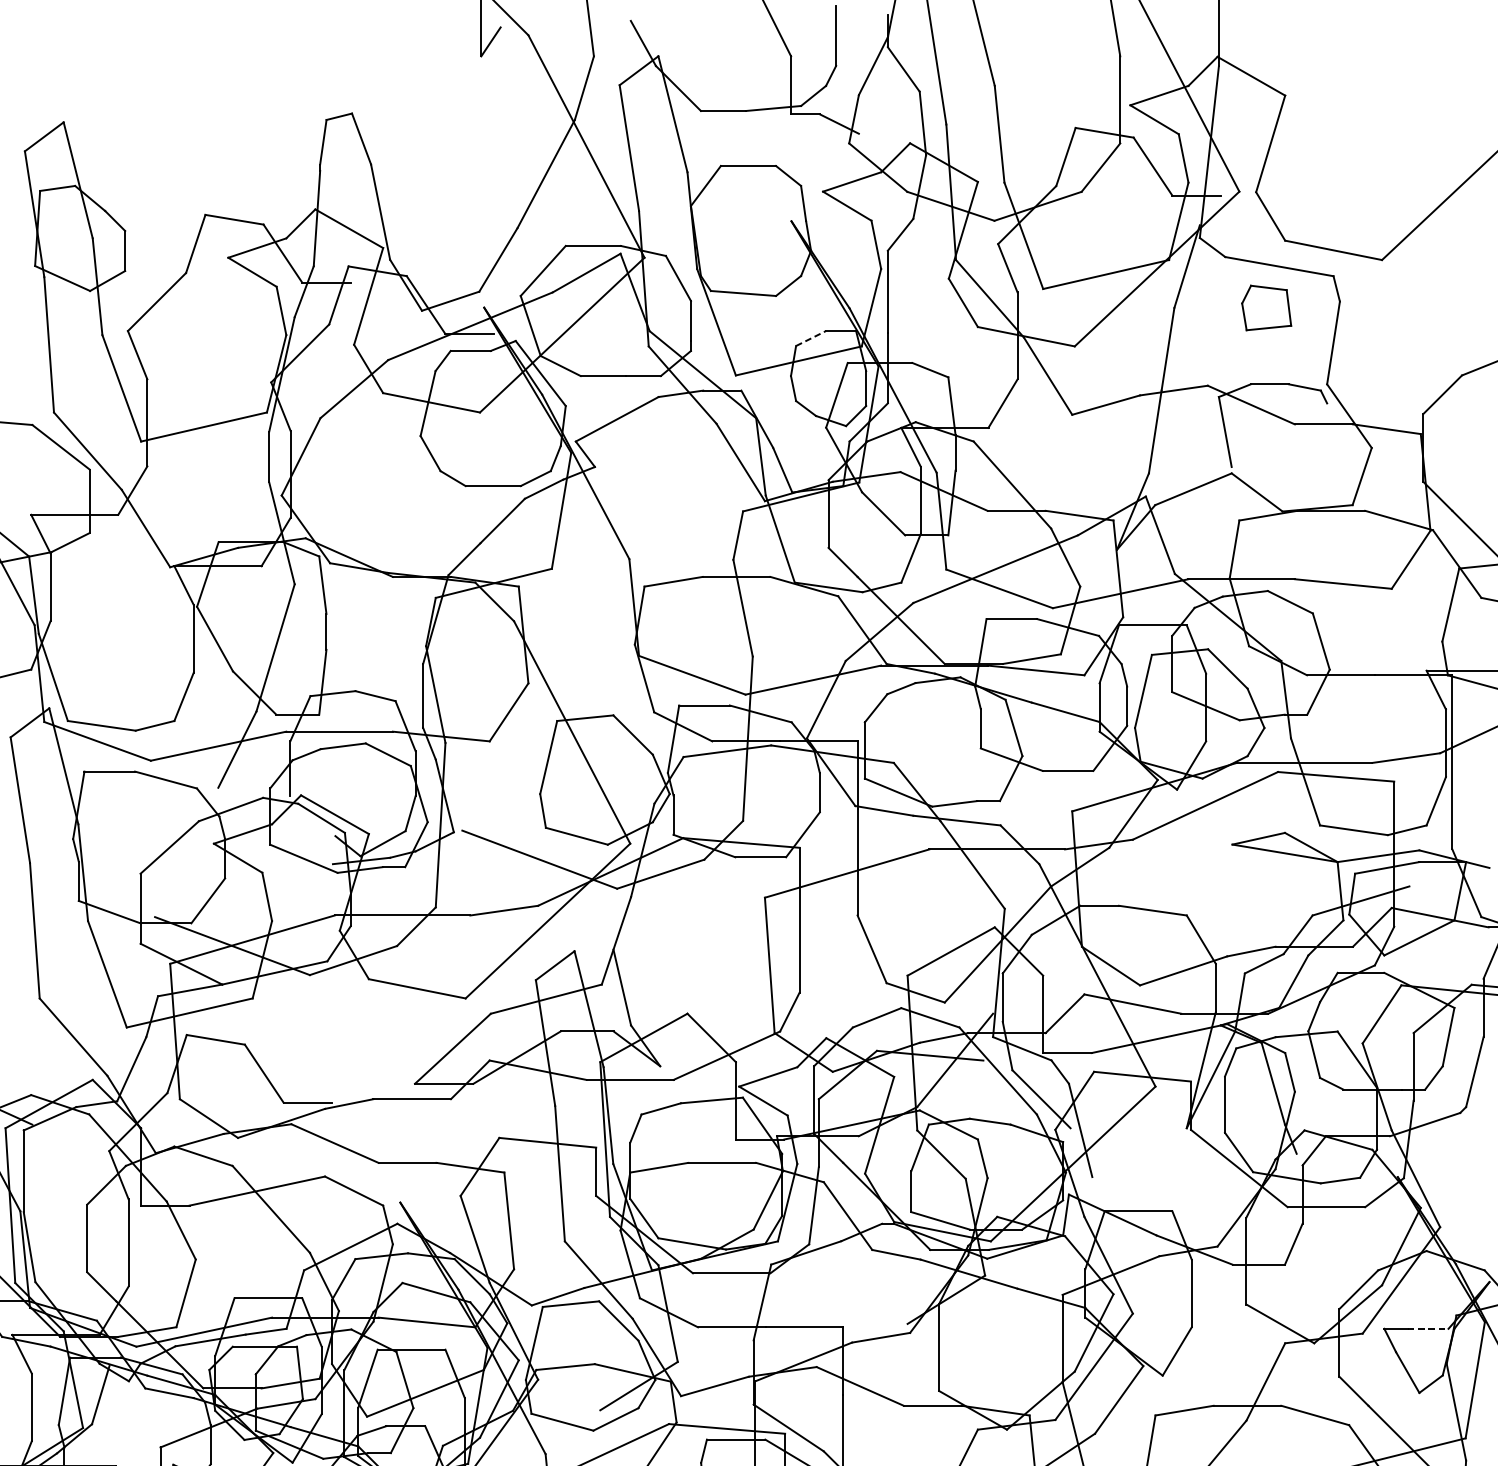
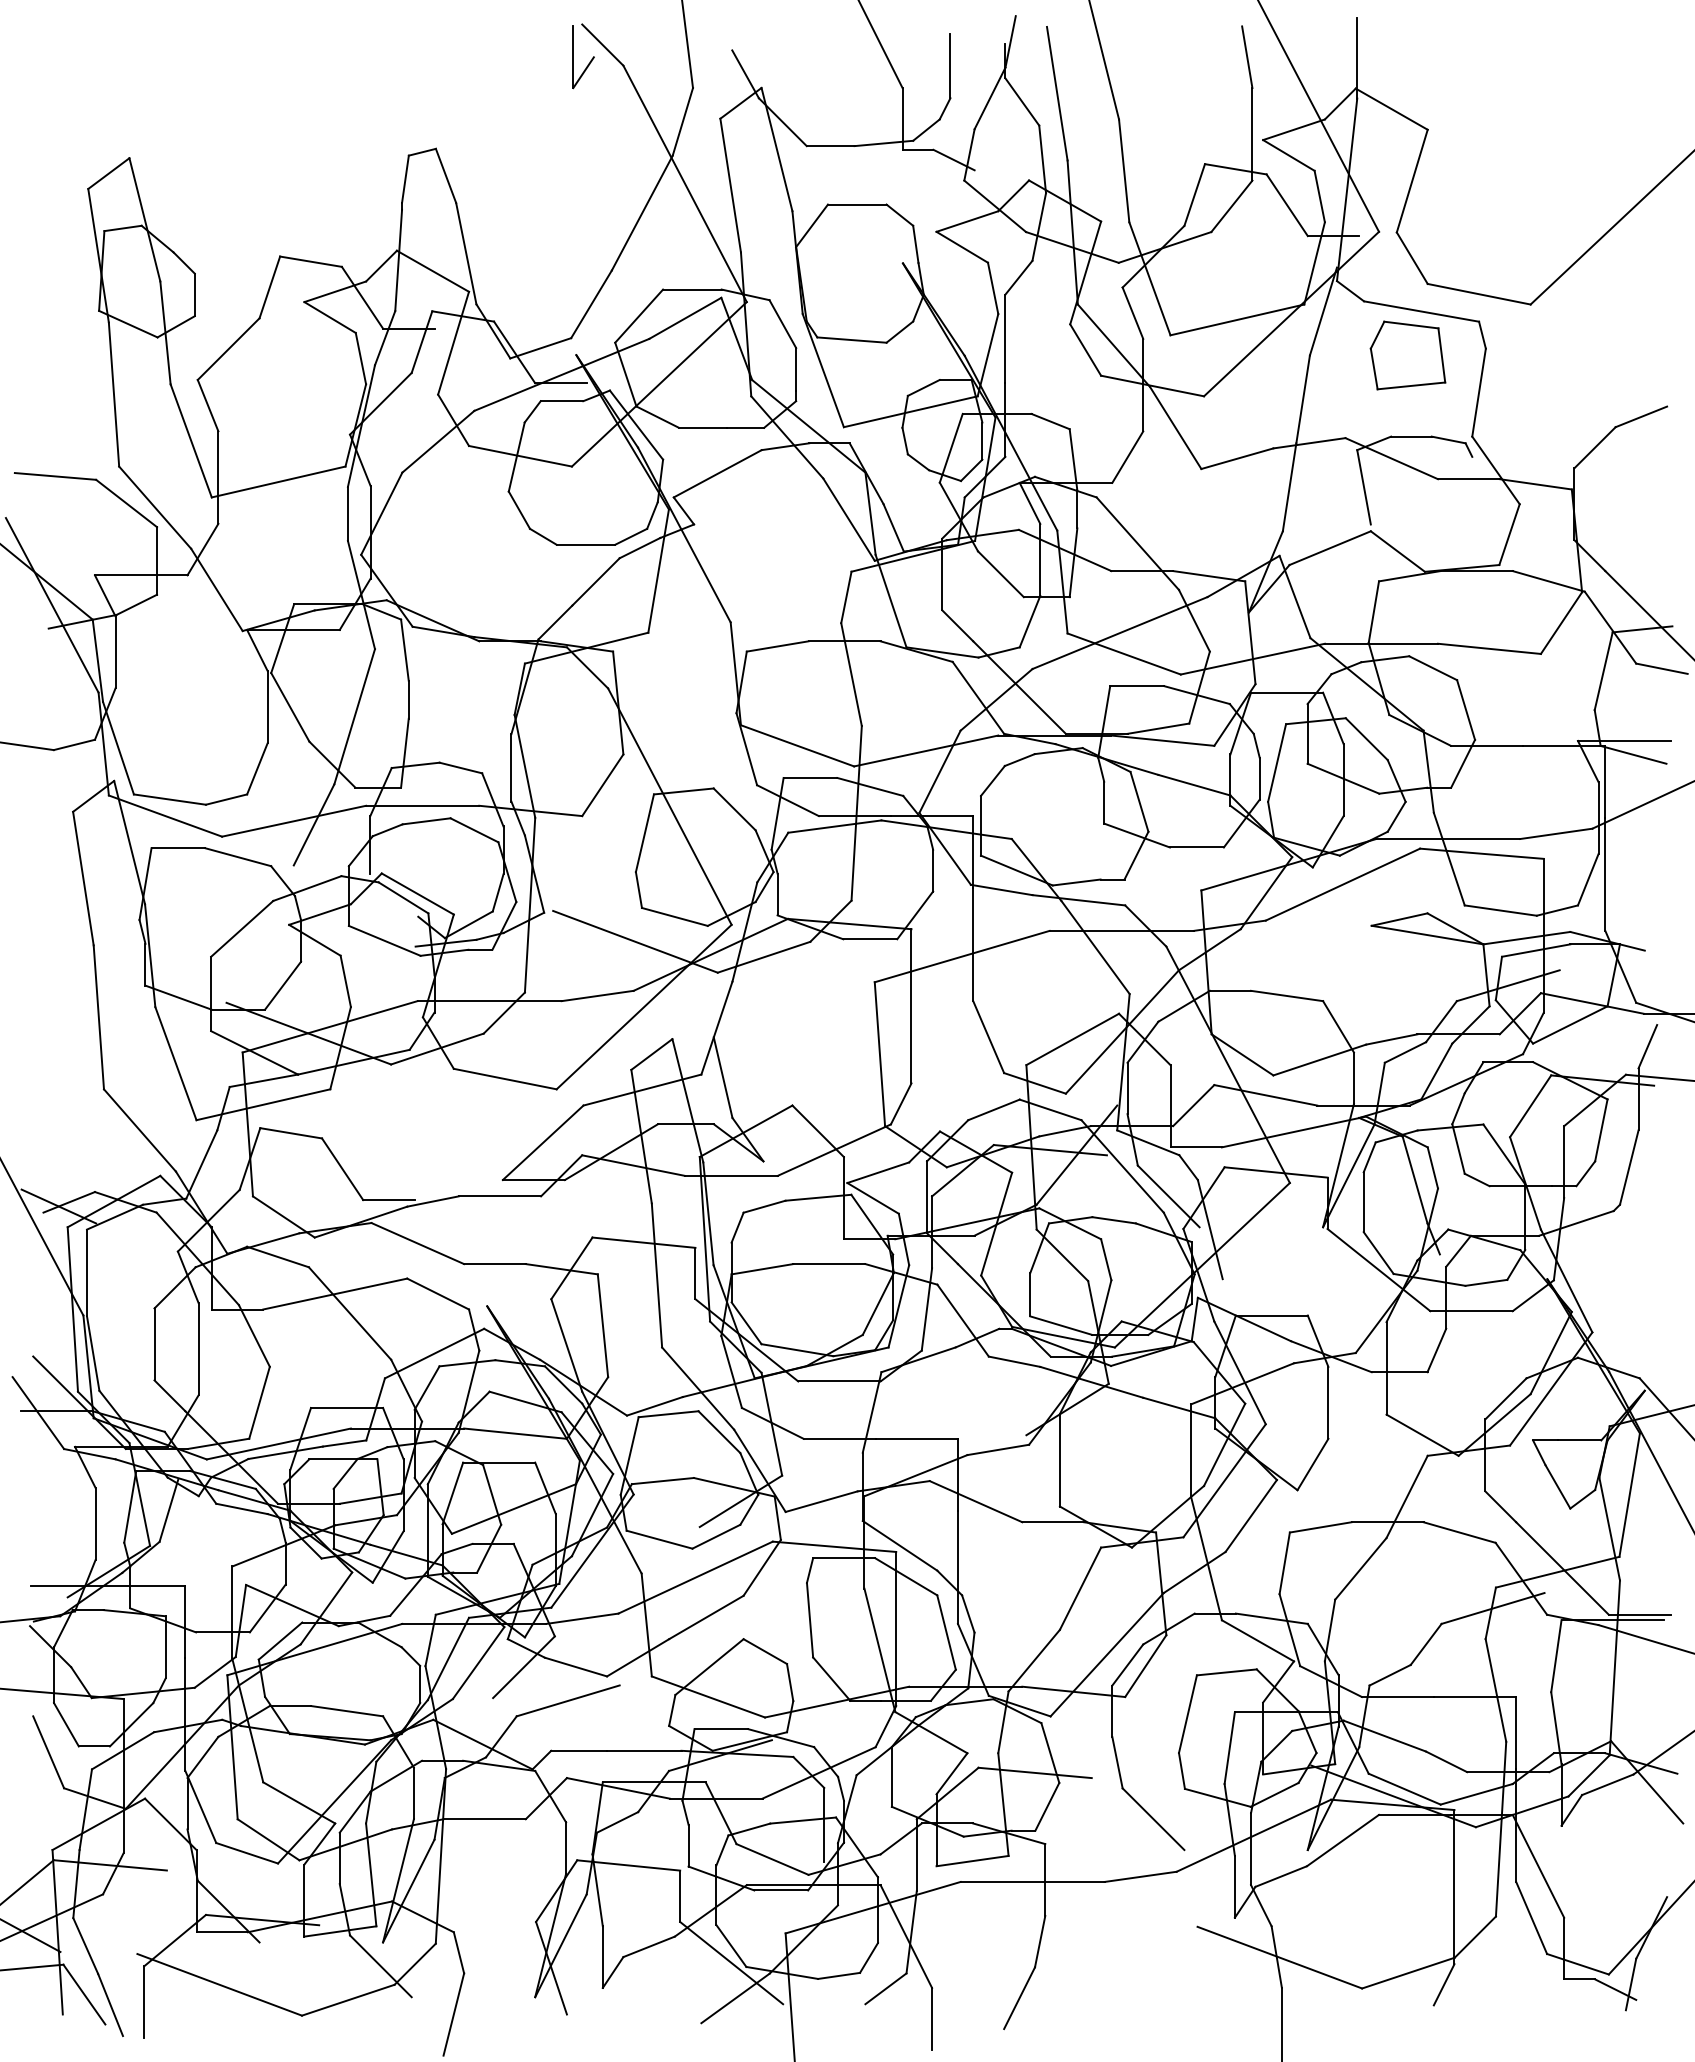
part: (1266, 308) -> (1407, 355), size x1.43
line: (810, 338) -> (923, 387), dashed -> solid
line: (1428, 1328) -> (1579, 1440), dashed -> solid

